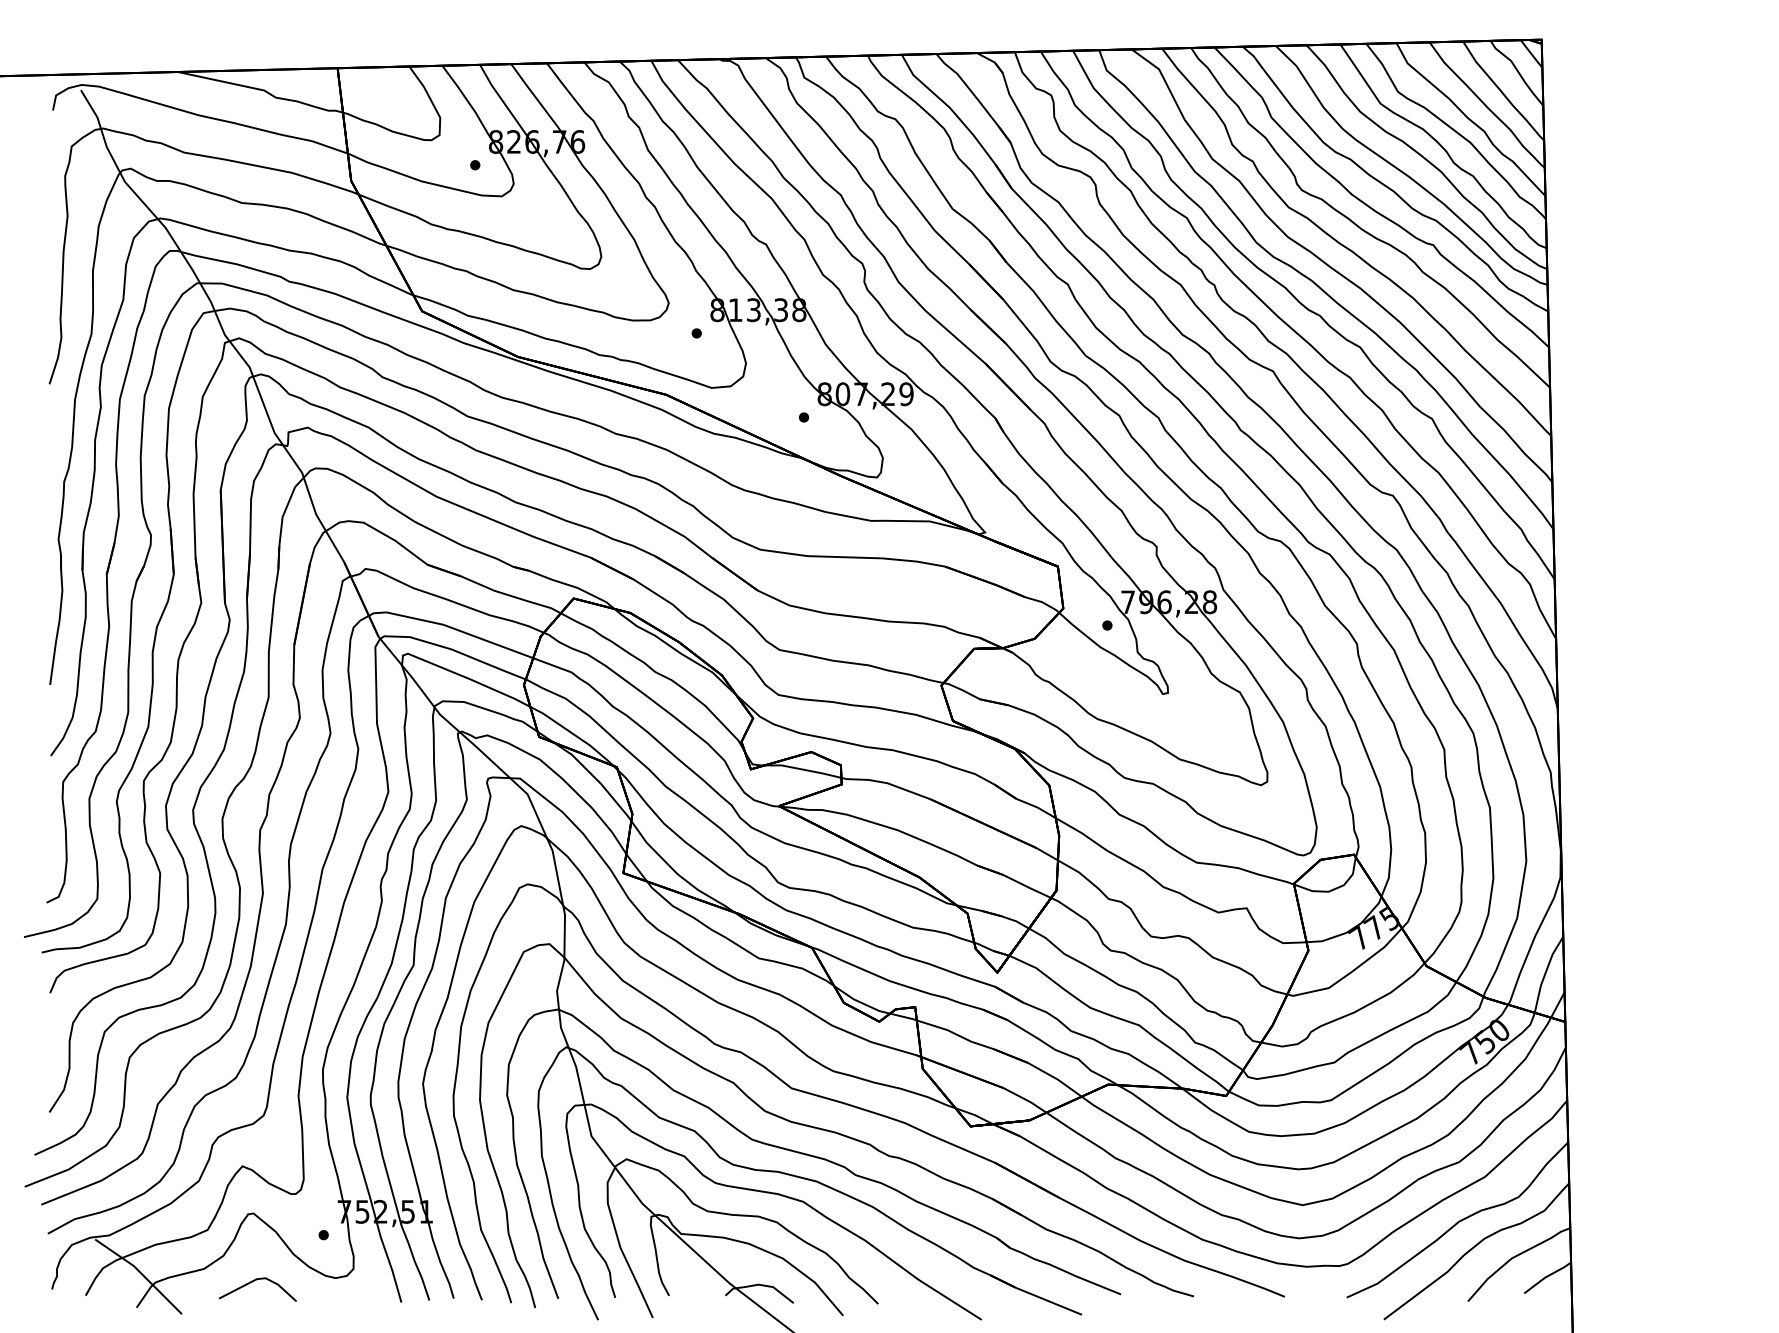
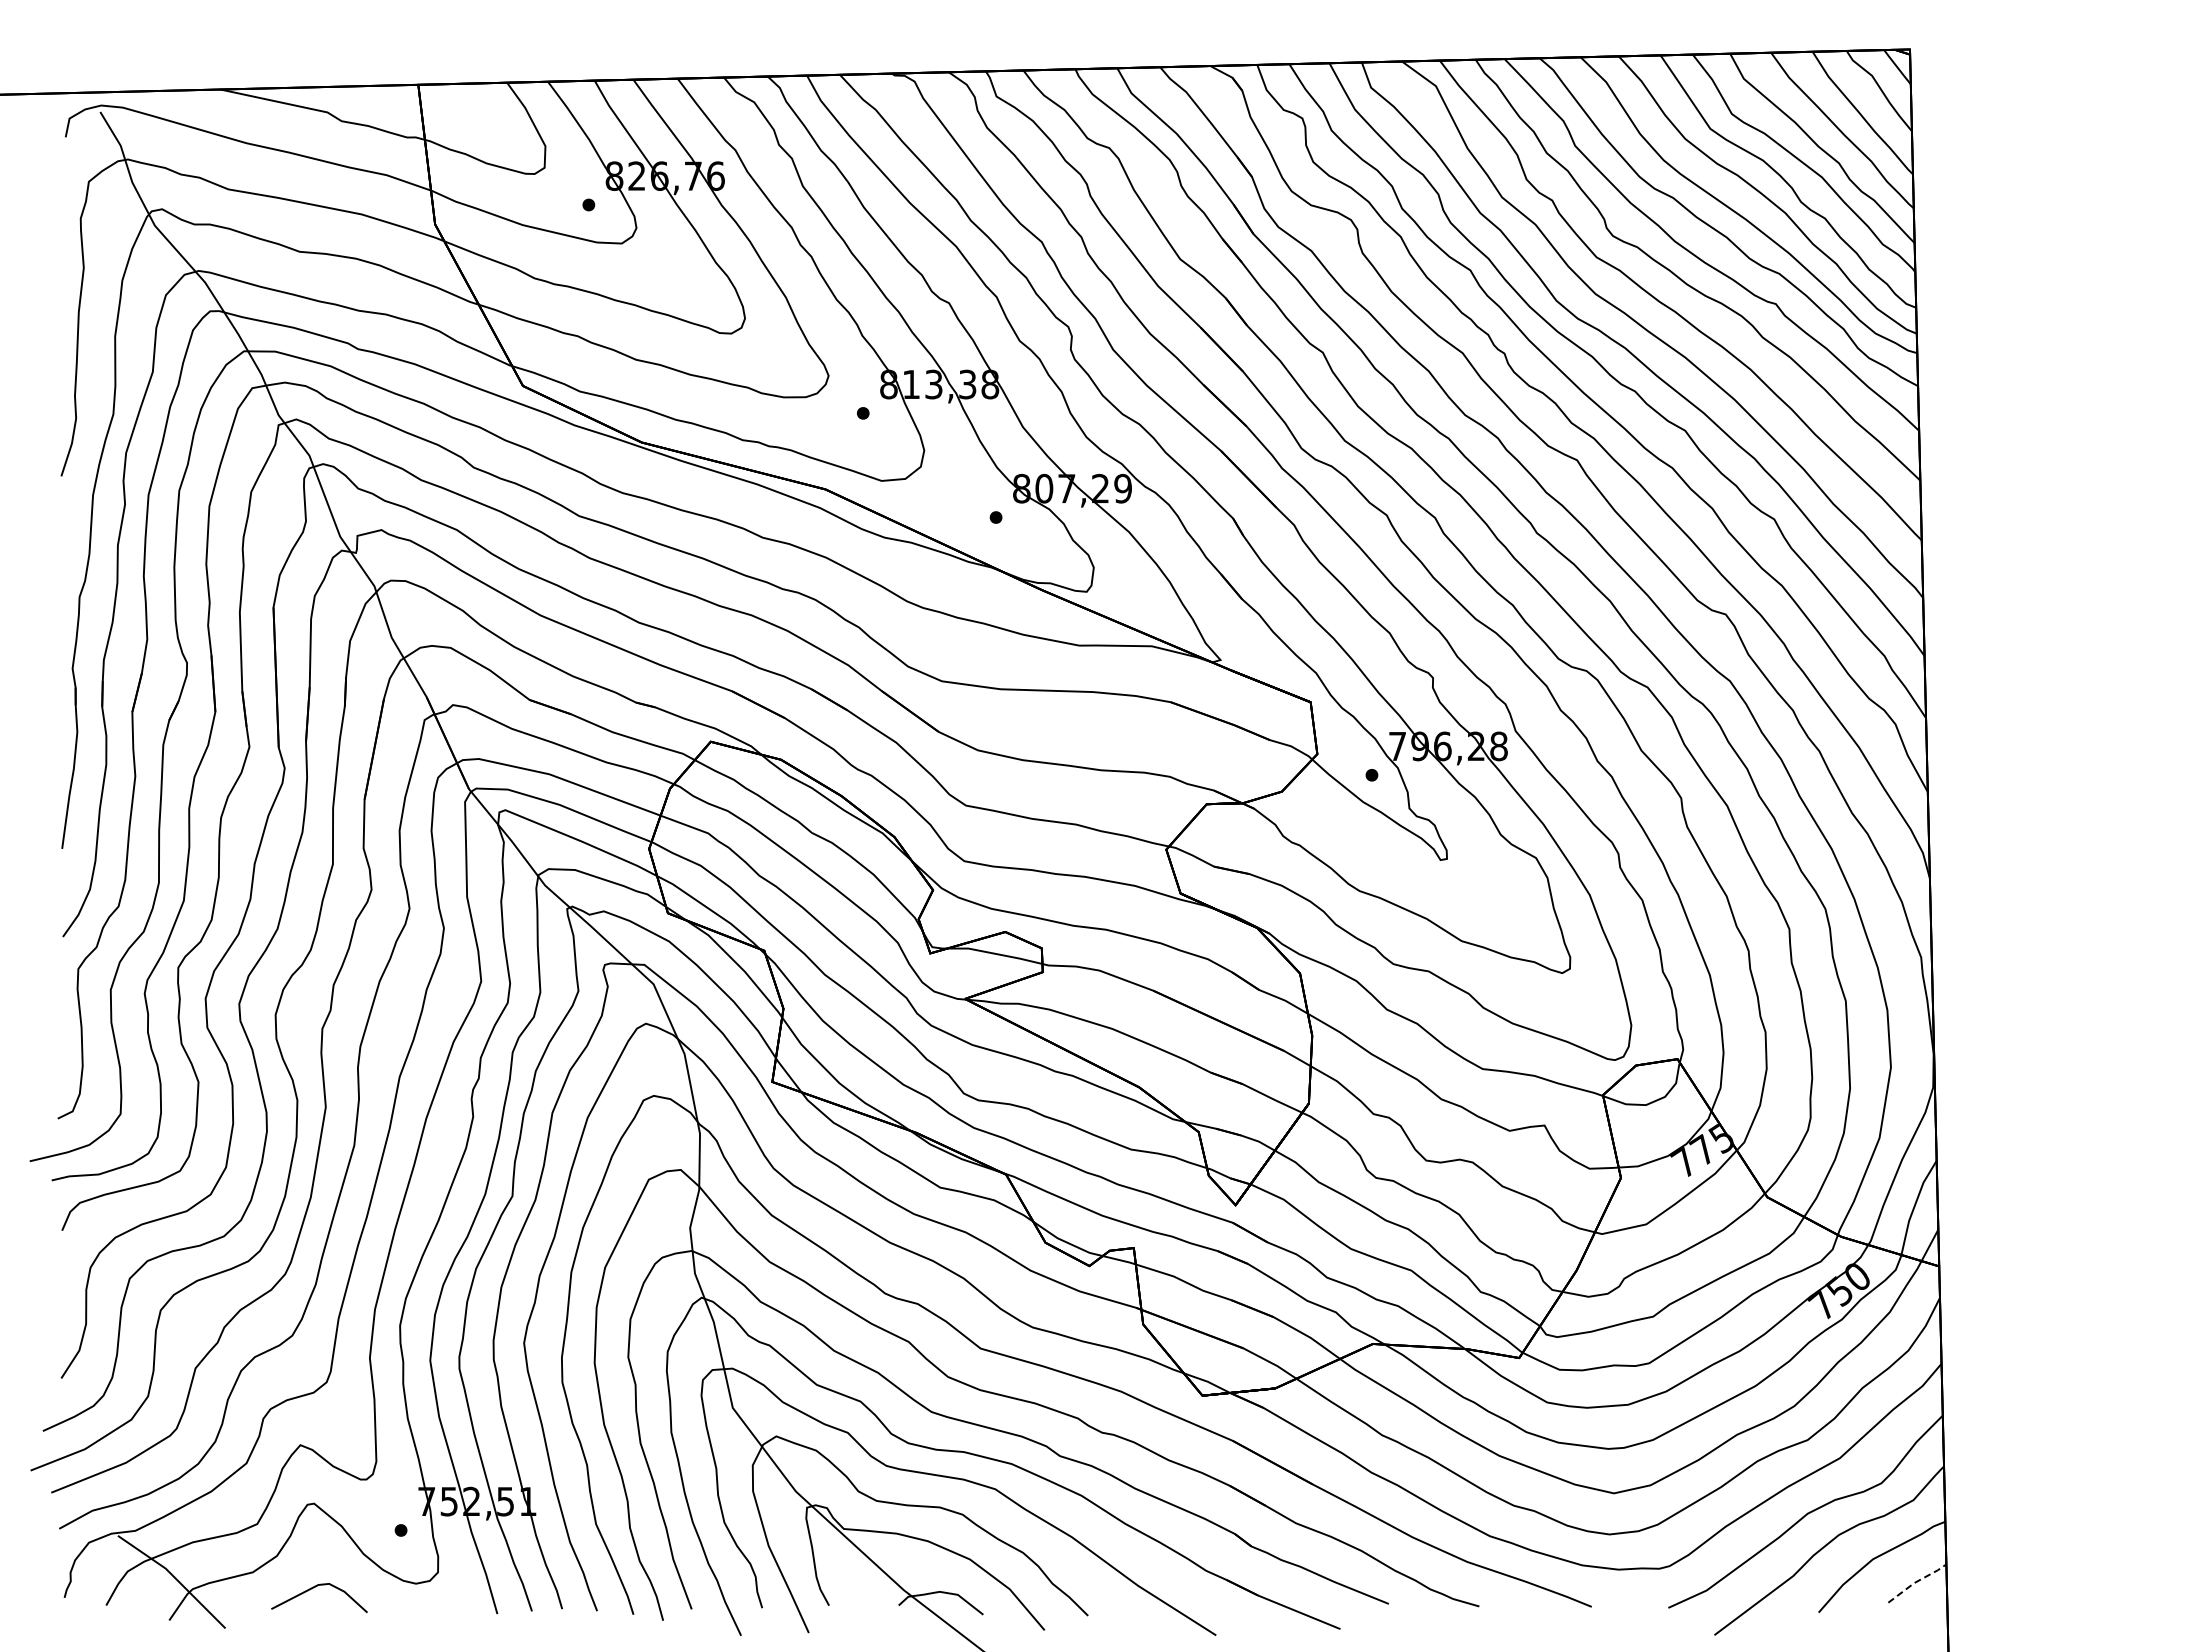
line: (1546, 1276) -> (1916, 1581), solid -> dashed

